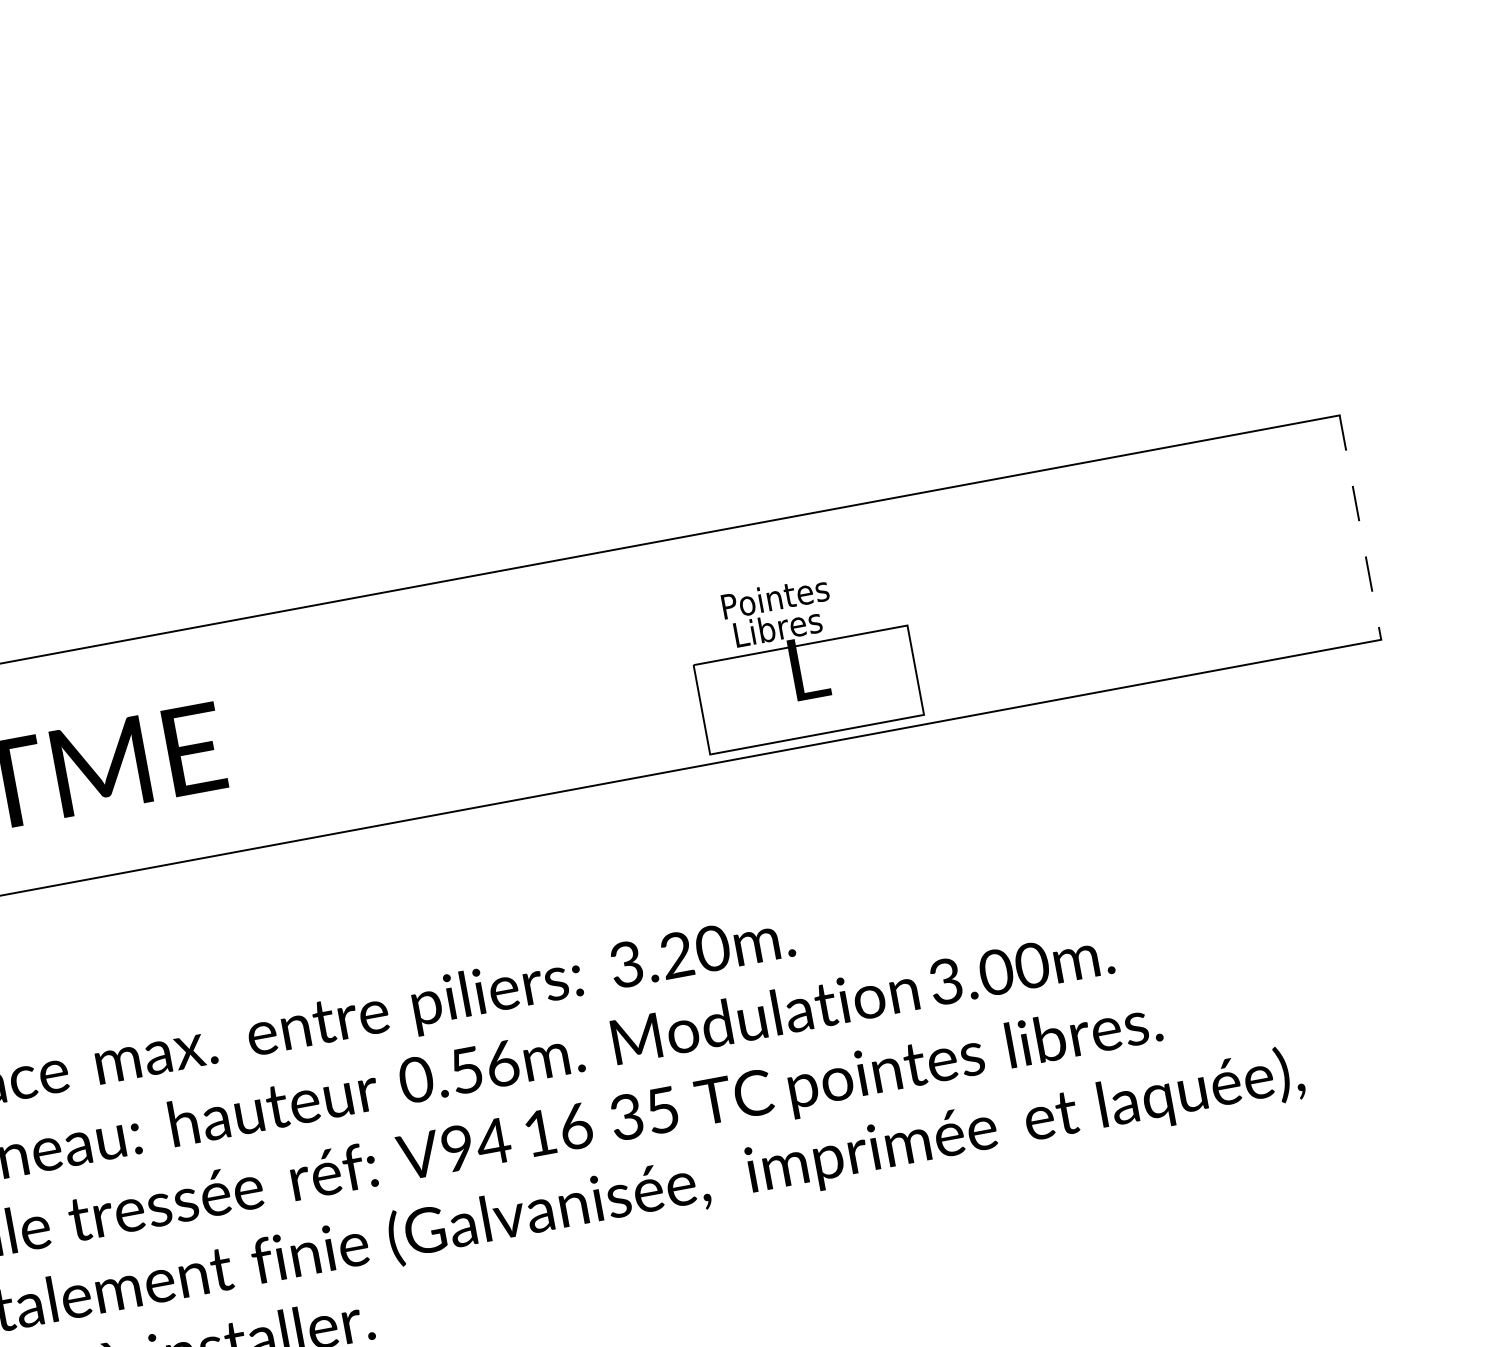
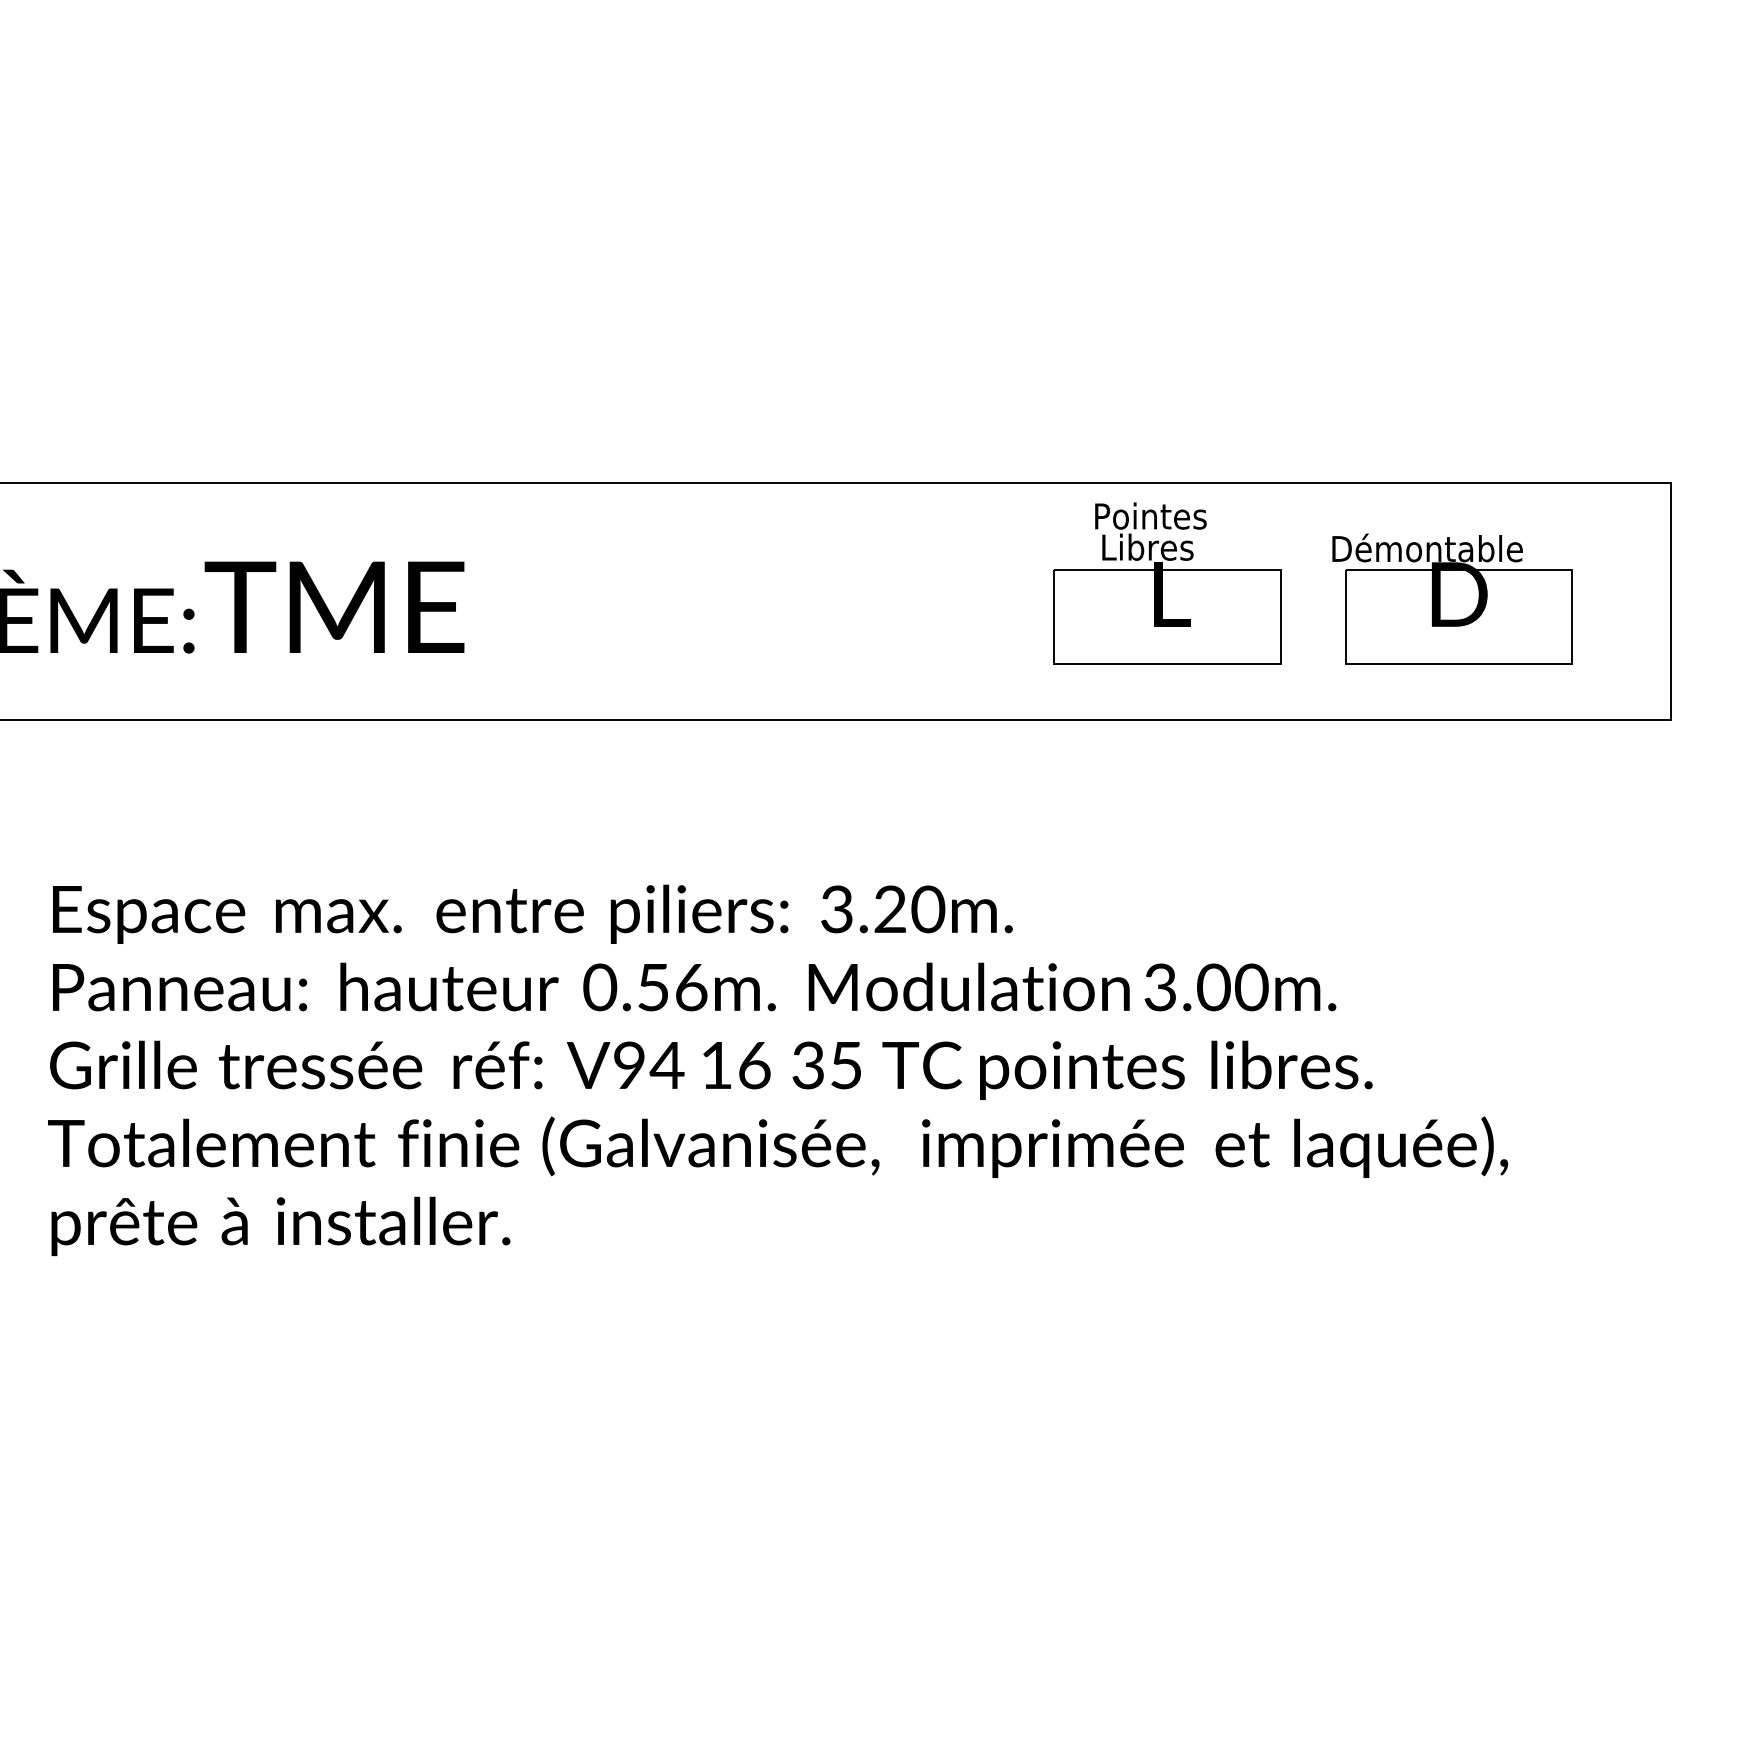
line: (1360, 527) -> (1670, 601), dashed -> solid
part: (1153, 562) -> (1452, 598), added
part: (802, 658) -> (1167, 583), moved

